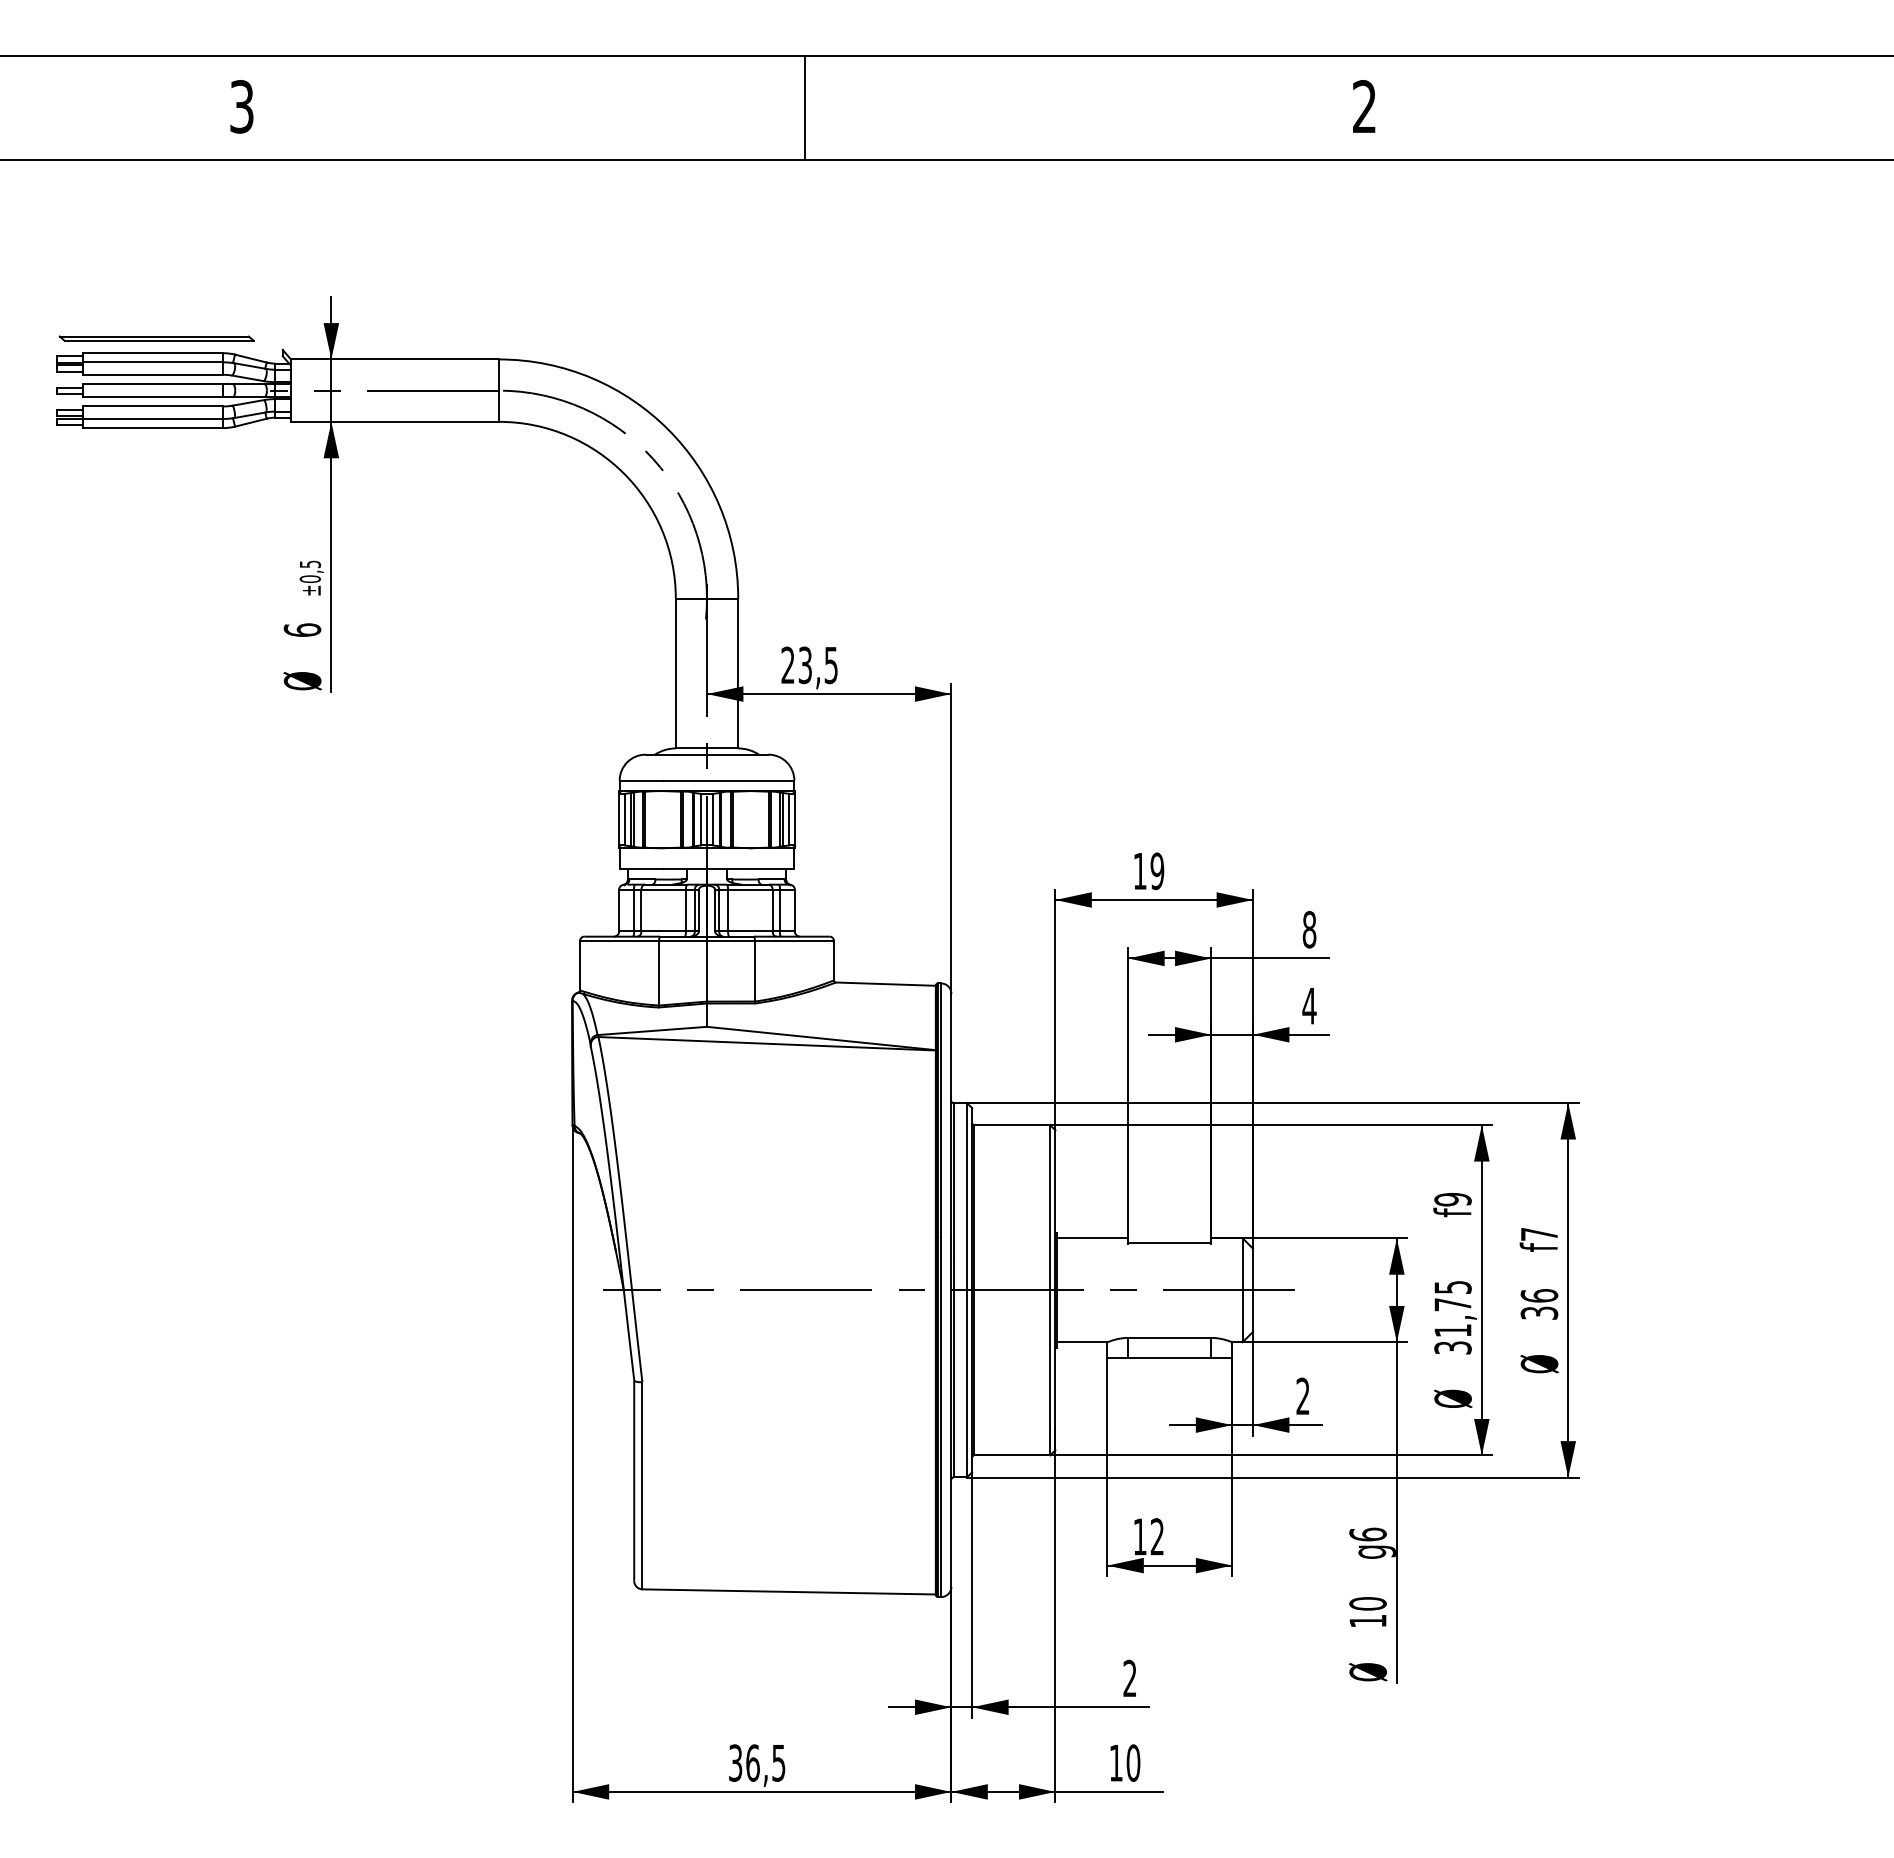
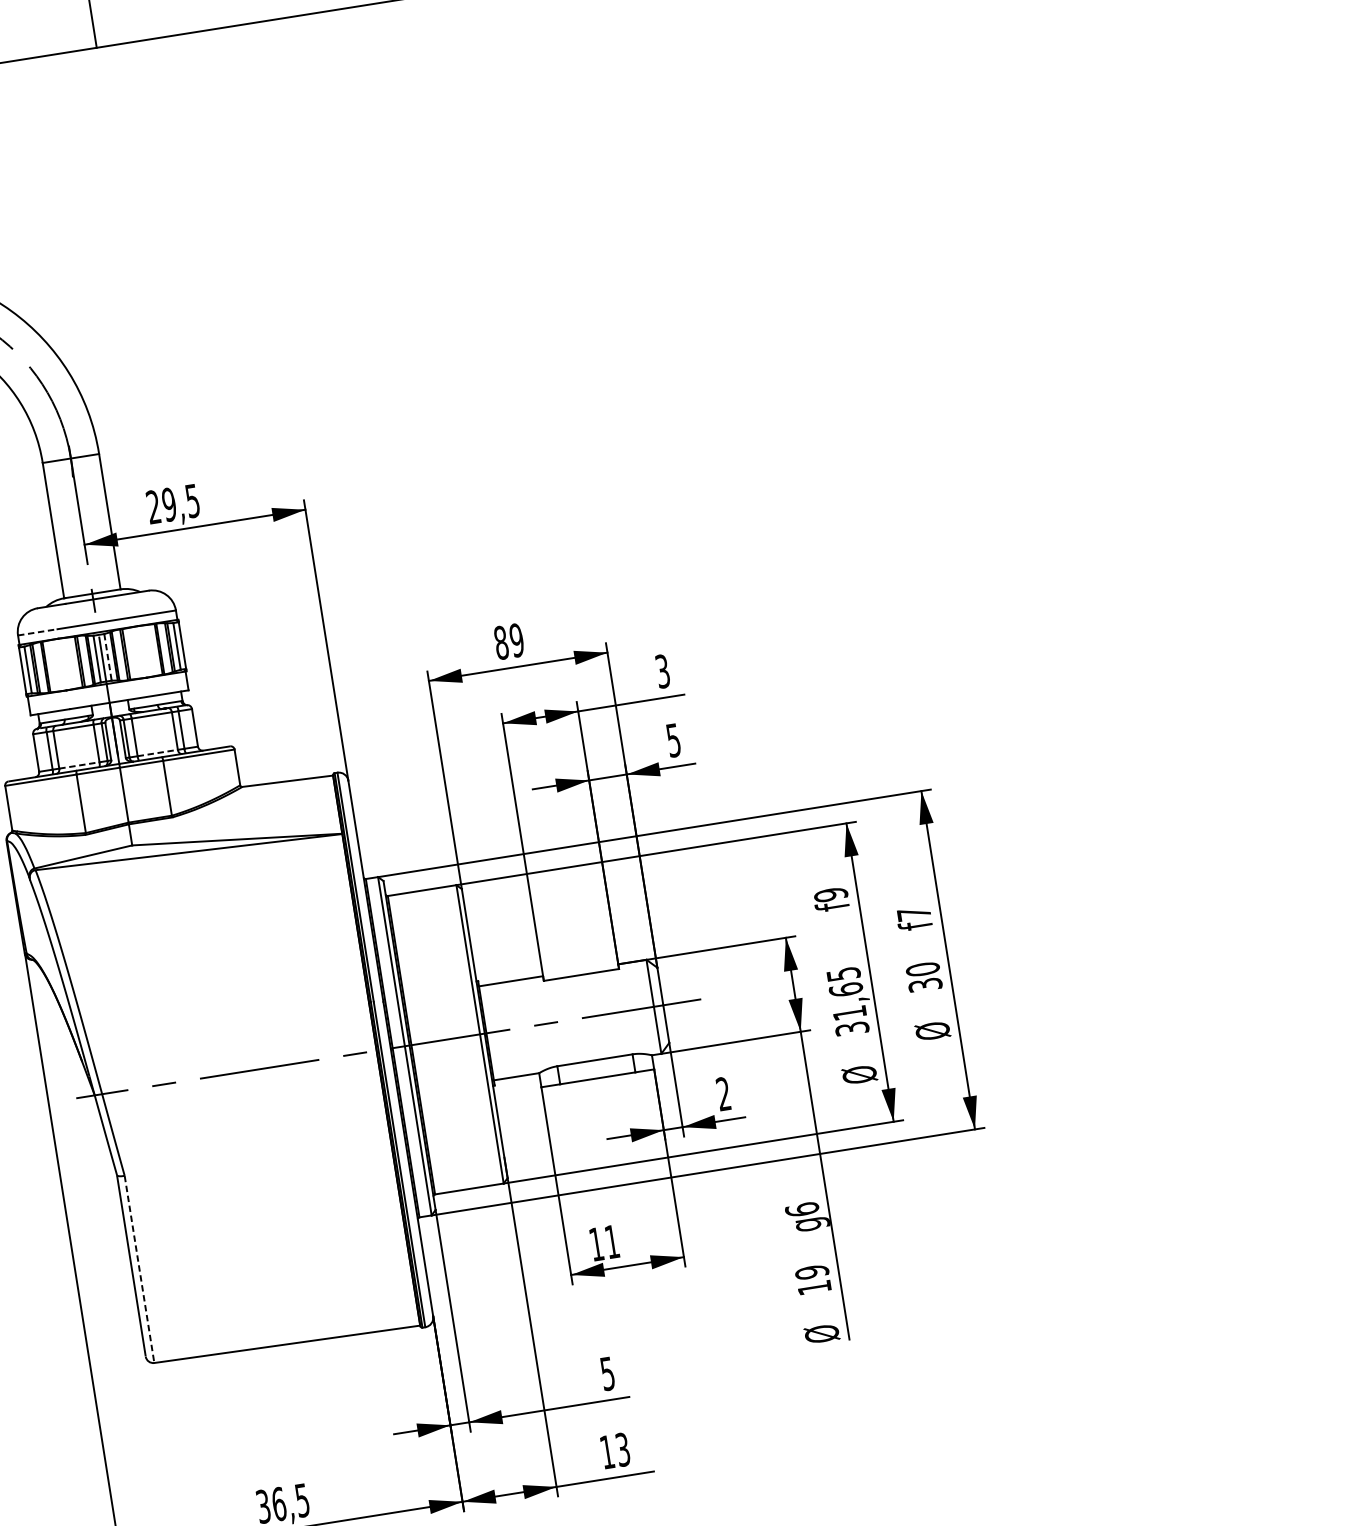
text: (805, 665) -> (169, 504), 23,5 -> 29,5
line: (641, 780) -> (37, 632), solid -> dashed
line: (713, 819) -> (108, 657), solid -> dashed
text: (1139, 871) -> (500, 643), 19 -> 89
text: (1309, 929) -> (662, 671), 8 -> 3
line: (664, 931) -> (80, 765), solid -> dashed
line: (750, 931) -> (157, 753), solid -> dashed
text: (1309, 1005) -> (673, 739), 4 -> 5
text: (1539, 1295) -> (922, 969), 36 -> 30
text: (1452, 1304) -> (845, 989), 31,75 -> 31,65
line: (642, 1485) -> (139, 1269), solid -> dashed
text: (1156, 1536) -> (611, 1241), 12 -> 11
text: (1367, 1603) -> (811, 1271), 10 -> 19
text: (1129, 1678) -> (607, 1373), 2 -> 5
text: (1133, 1762) -> (622, 1449), 10 -> 13

